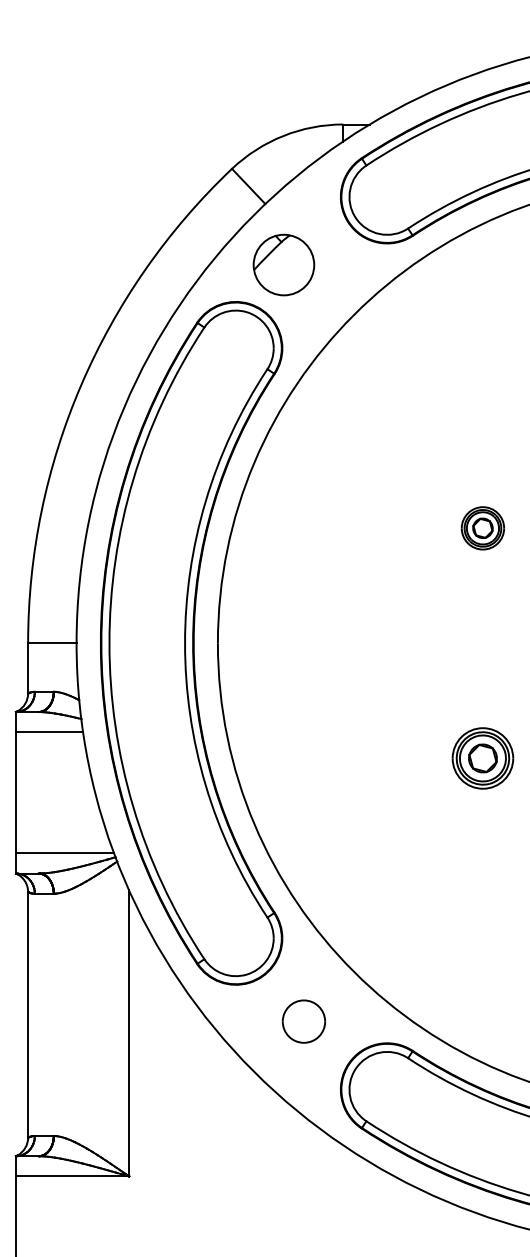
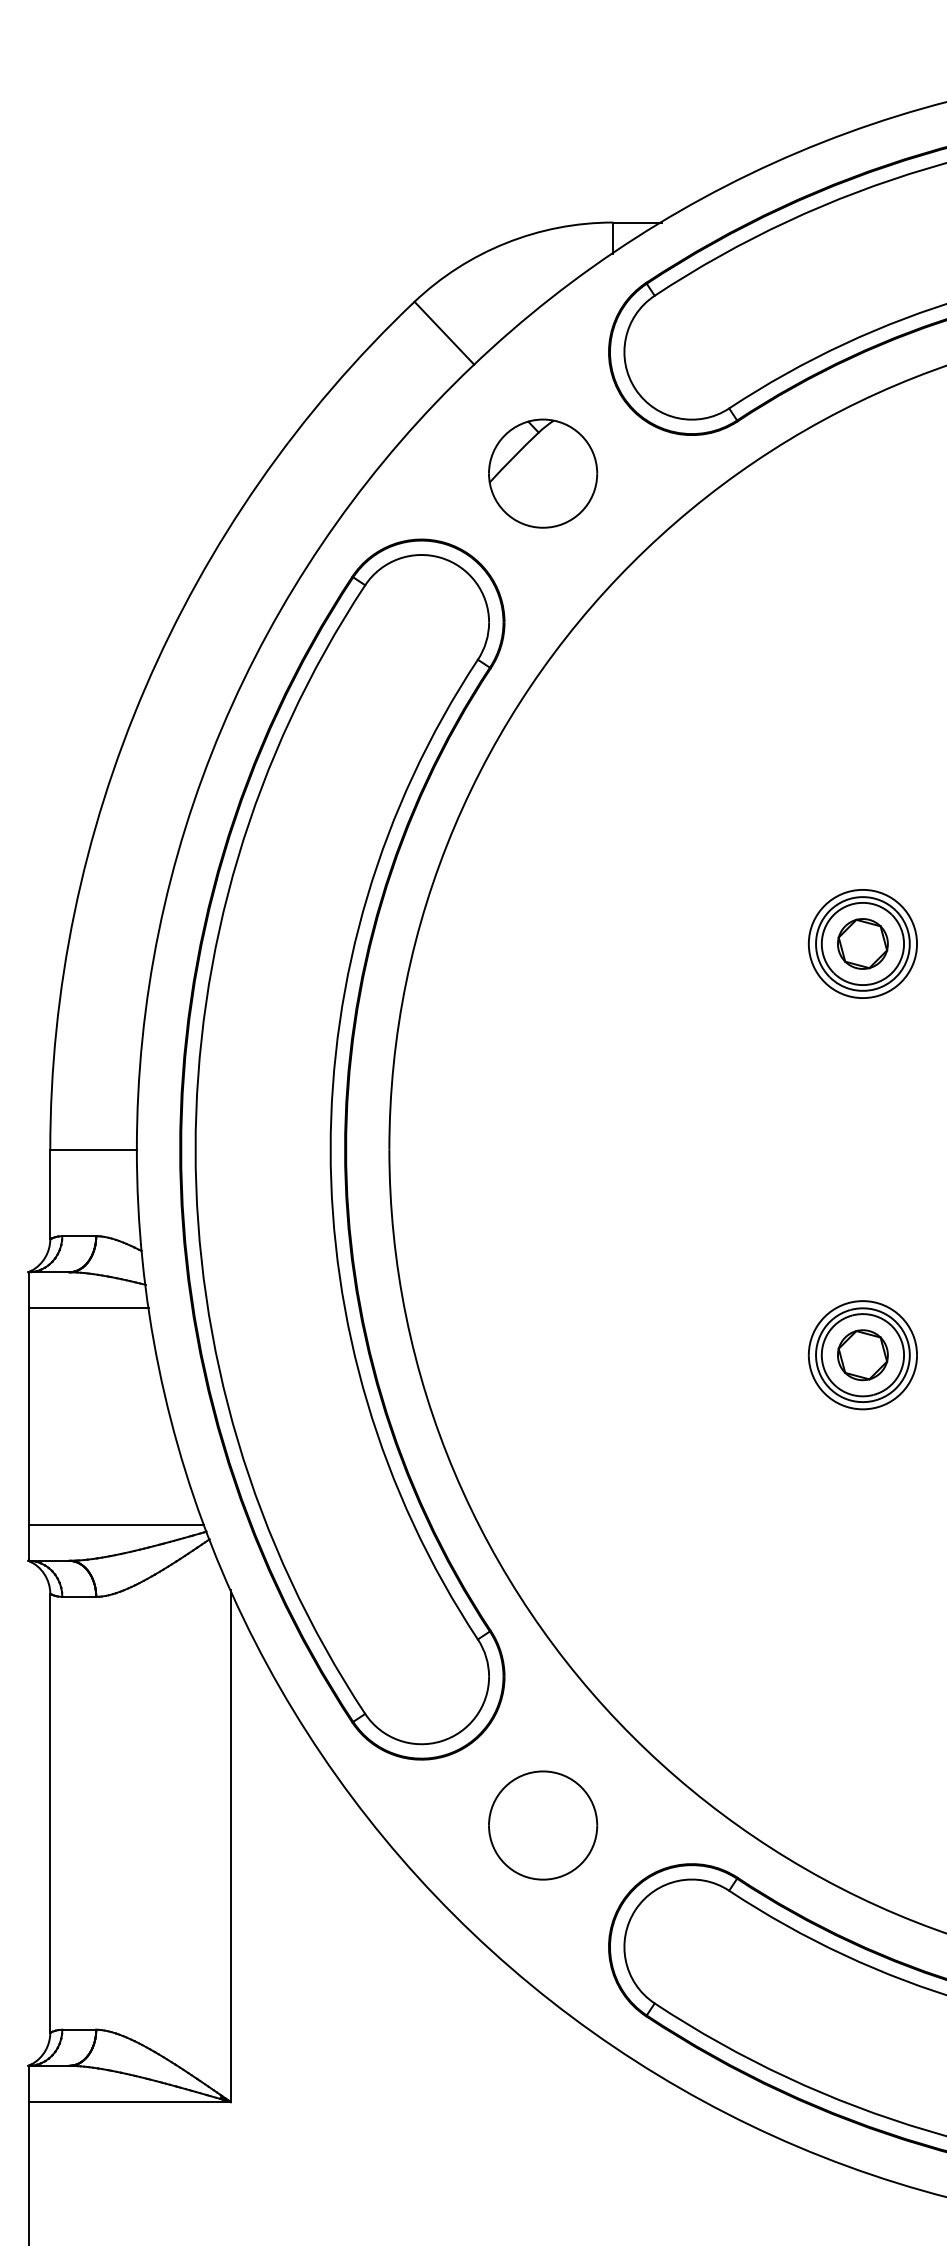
part: (283, 264) -> (542, 472), moved
part: (482, 528) -> (862, 944), size x1.43
part: (303, 1021) -> (542, 1825), size x1.43

